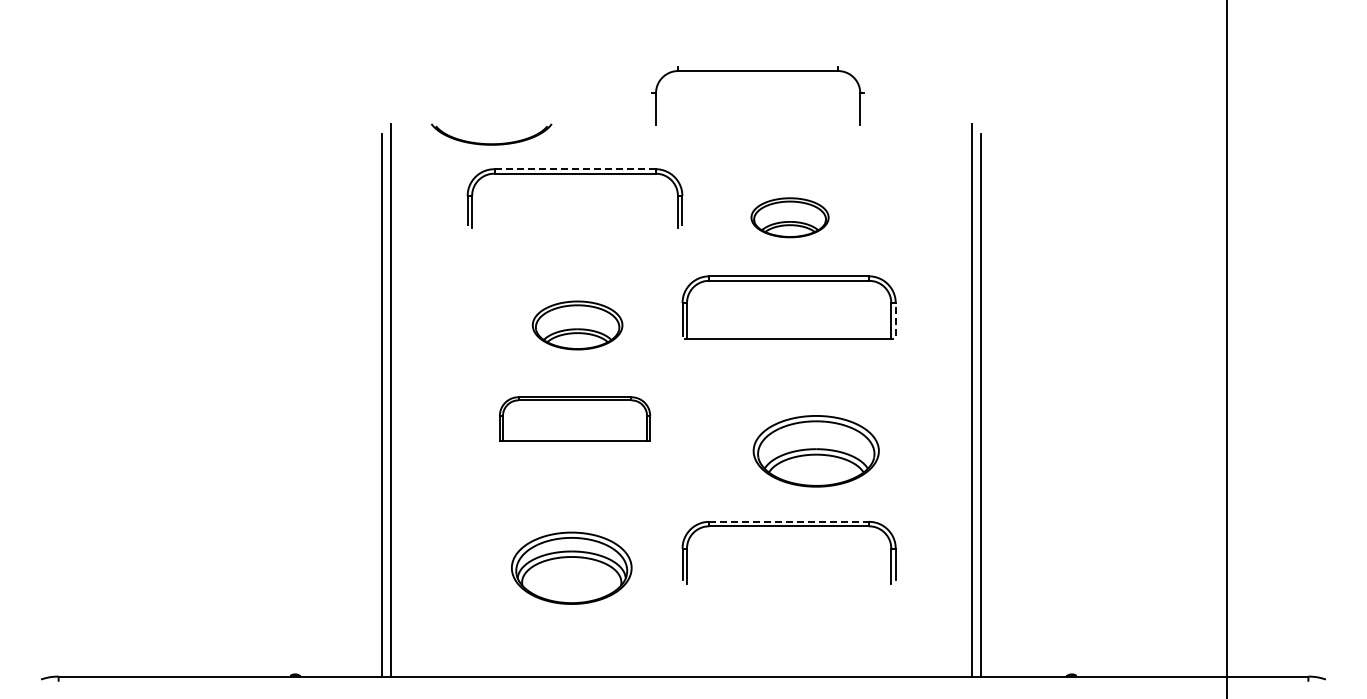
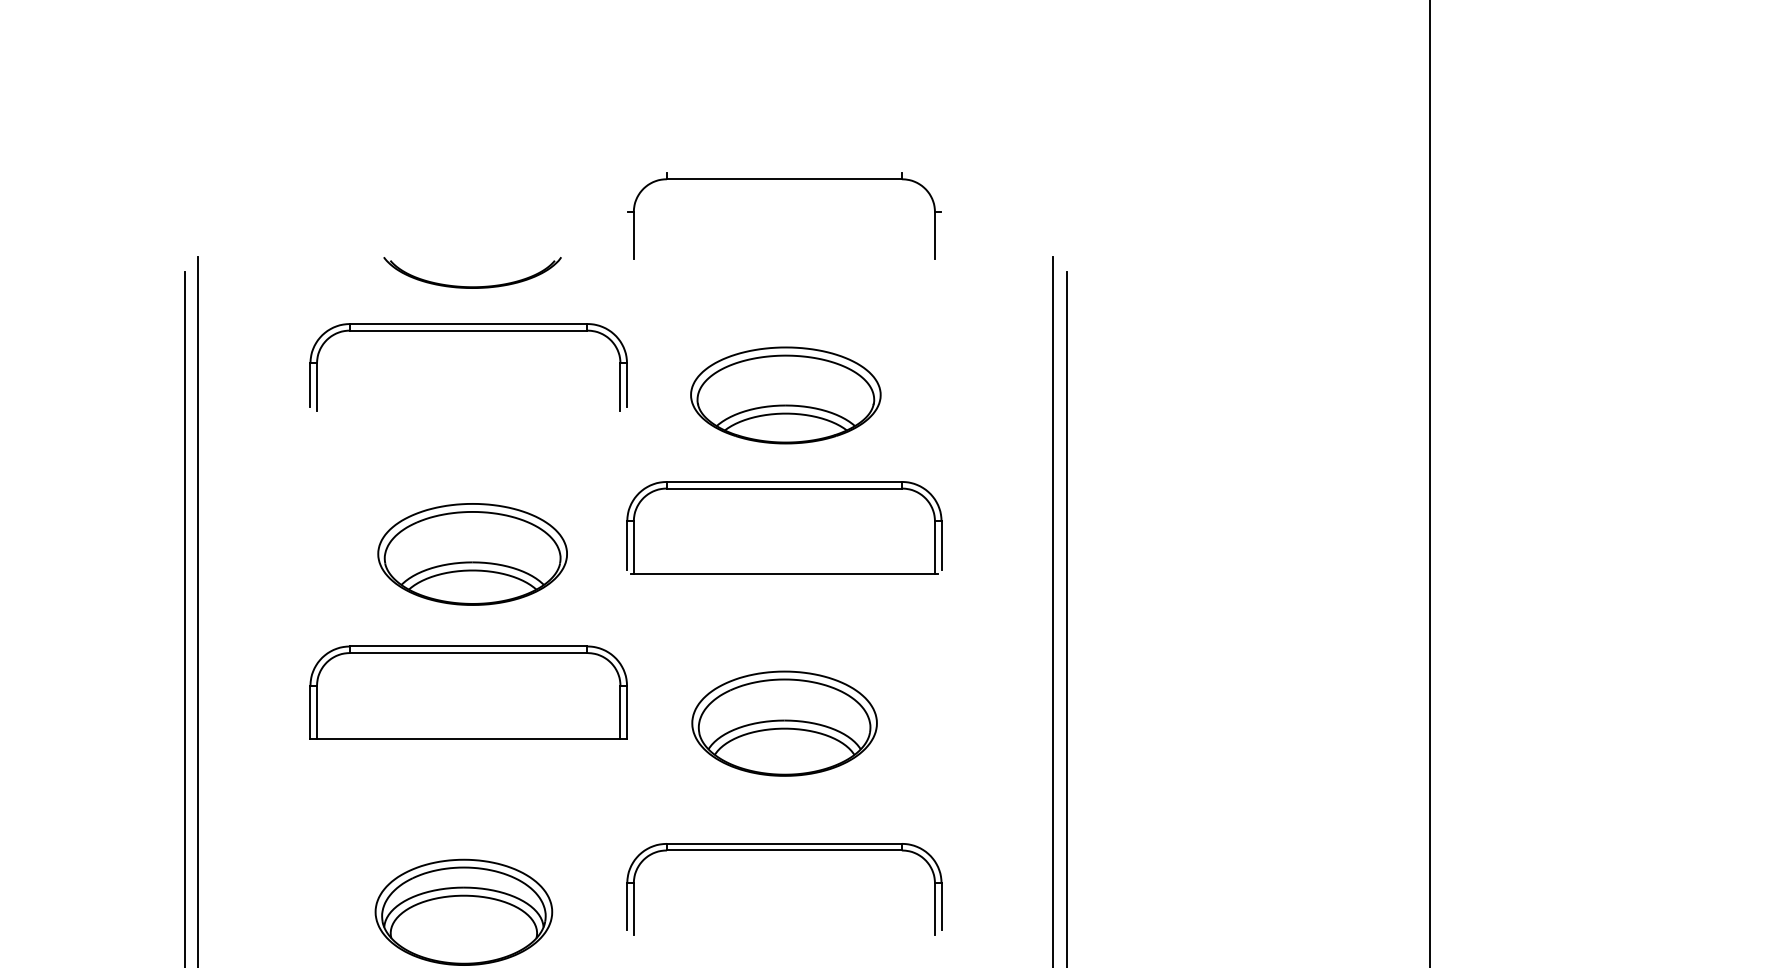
part: (757, 71) -> (783, 179), moved
part: (491, 143) -> (472, 286), moved
line: (575, 169) -> (469, 324), dashed -> solid
part: (789, 217) -> (784, 395), size x1.67
line: (895, 319) -> (941, 545), dashed -> solid
part: (577, 325) -> (472, 554), size x1.43
part: (574, 418) -> (467, 691), size x1.43
part: (815, 451) -> (783, 723), moved
line: (789, 521) -> (784, 843), dashed -> solid

